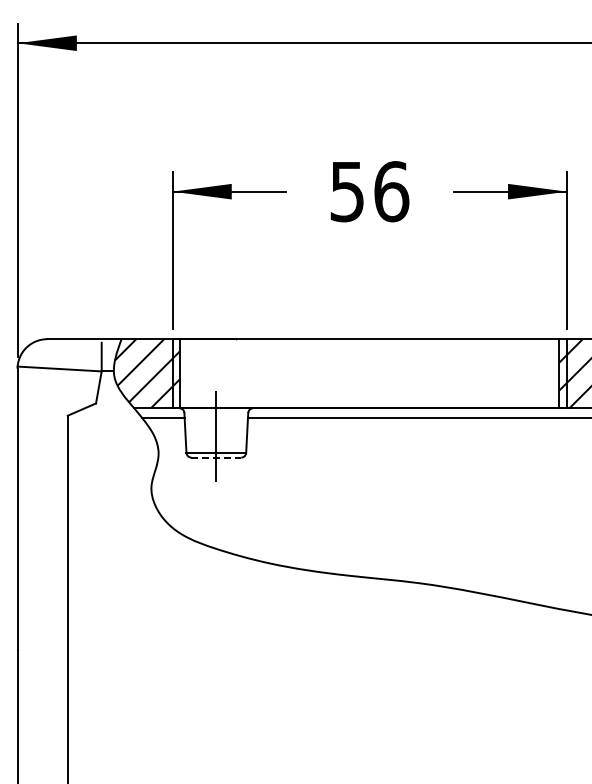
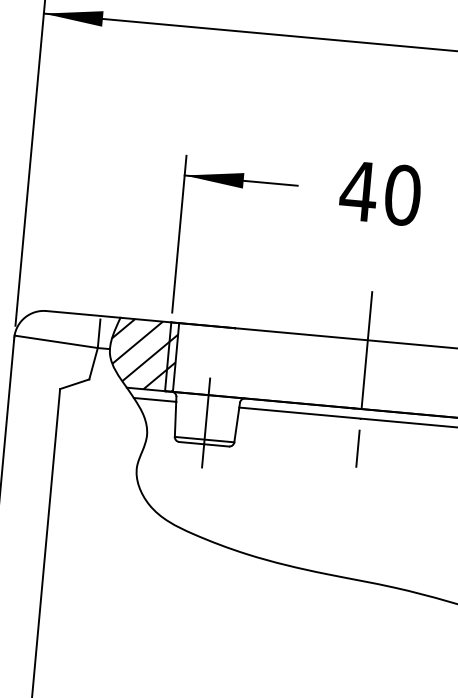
text: (368, 191) -> (379, 193), 56 -> 40
line: (369, 378) -> (363, 379), added
line: (216, 457) -> (204, 444), dashed -> solid

